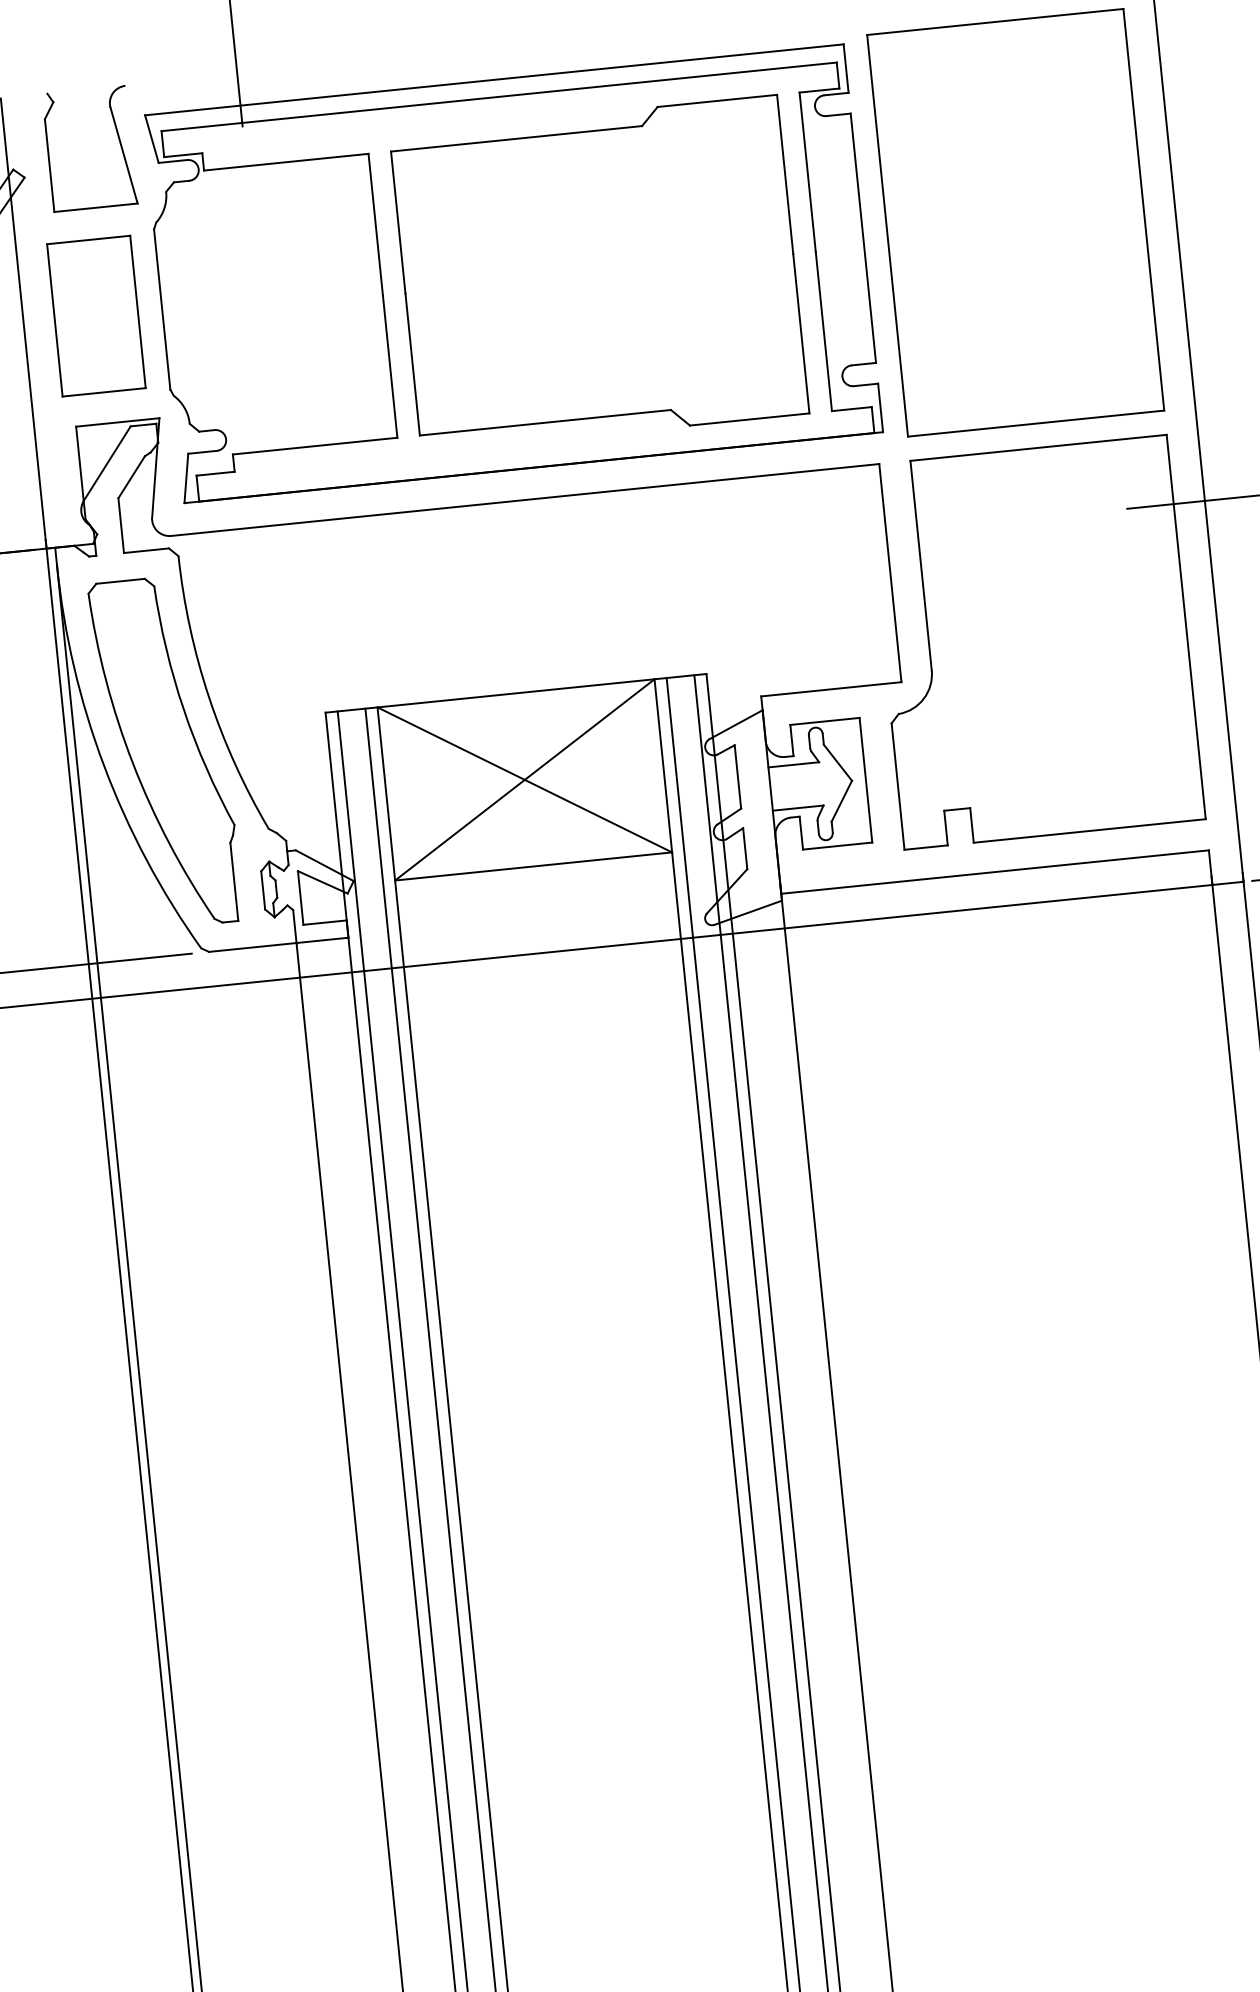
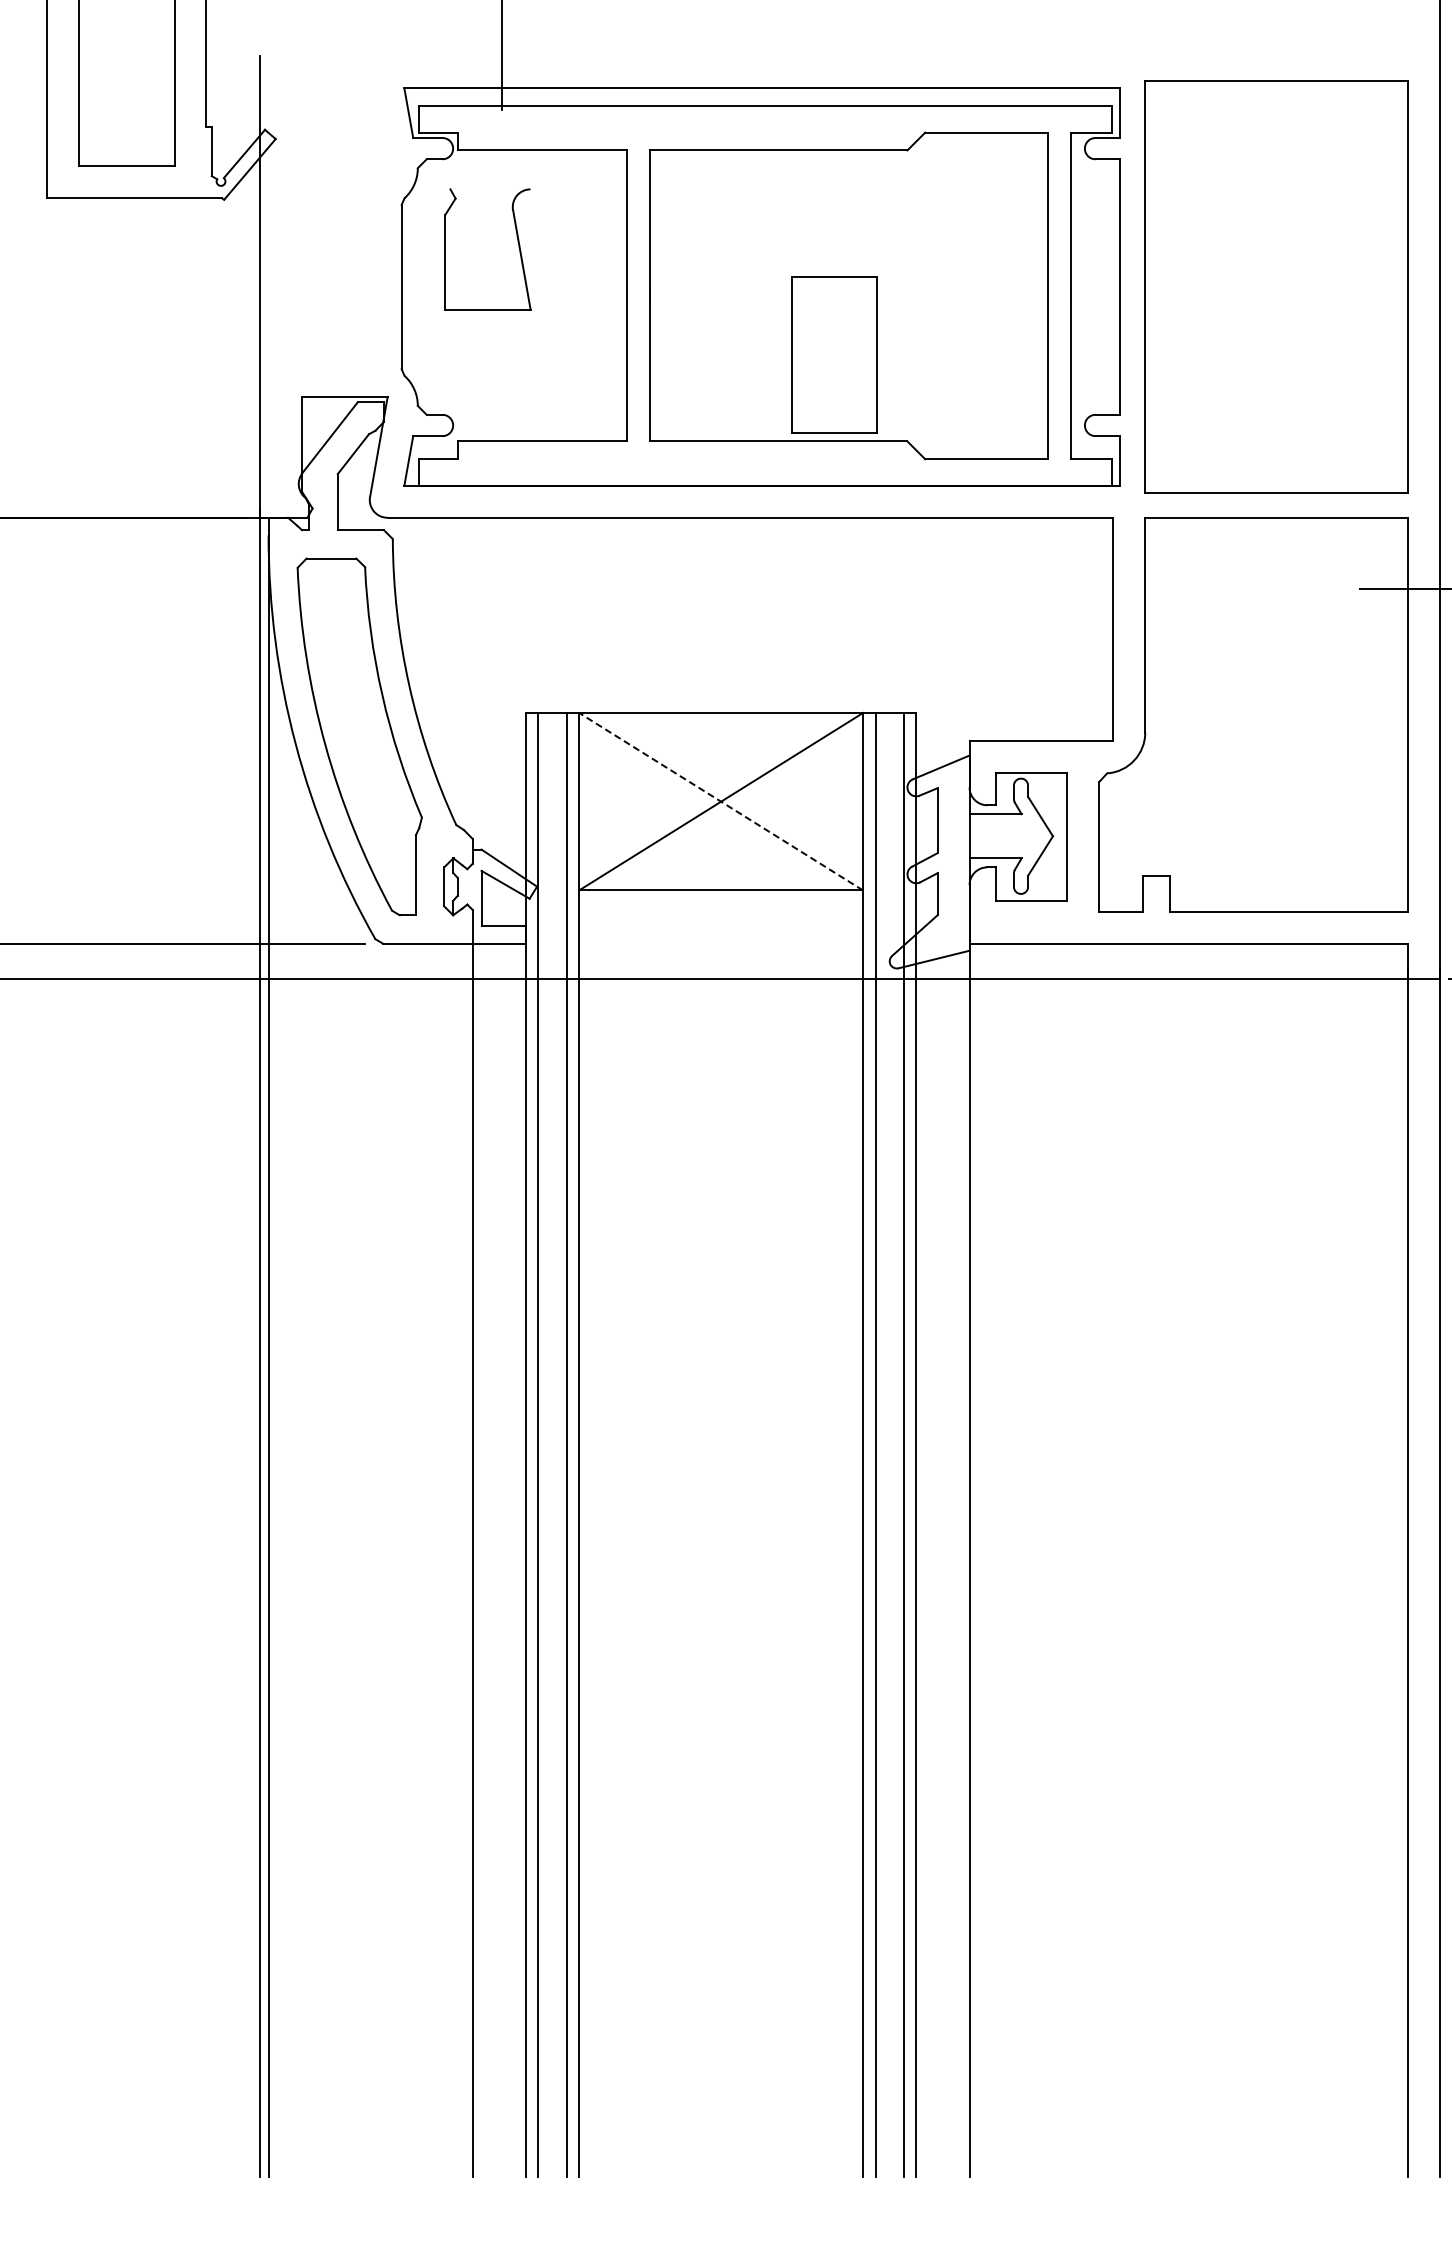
part: (118, 138) -> (517, 242), moved
part: (96, 315) -> (834, 354), moved
line: (524, 779) -> (720, 801), solid -> dashed

